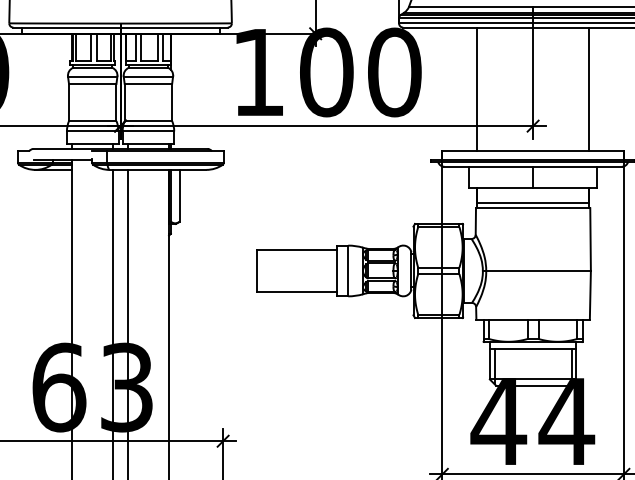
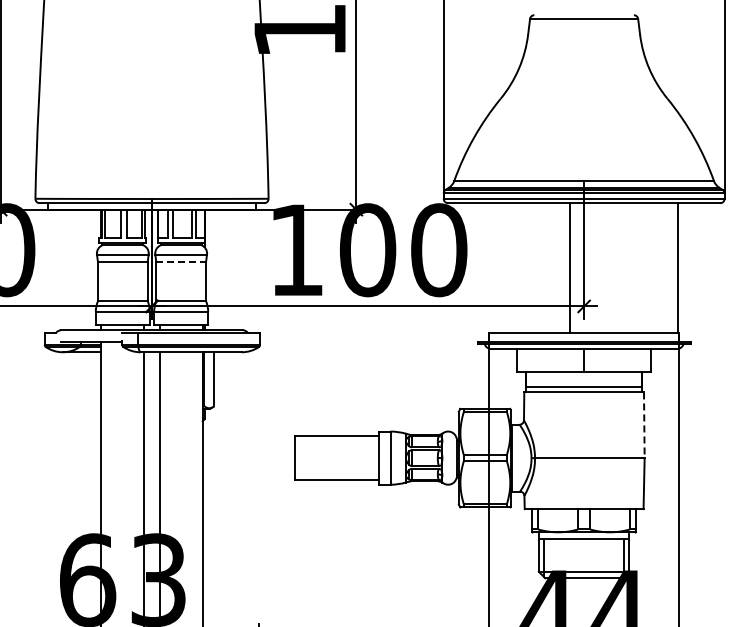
line: (148, 84) -> (181, 262), solid -> dashed
line: (477, 88) -> (569, 267), moved
line: (588, 88) -> (678, 267), moved
line: (590, 239) -> (644, 425), solid -> dashed

